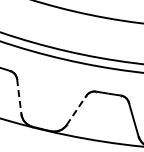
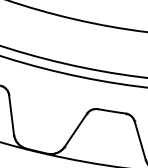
line: (19, 96) -> (11, 114), dashed -> solid
line: (76, 110) -> (75, 130), dashed -> solid

